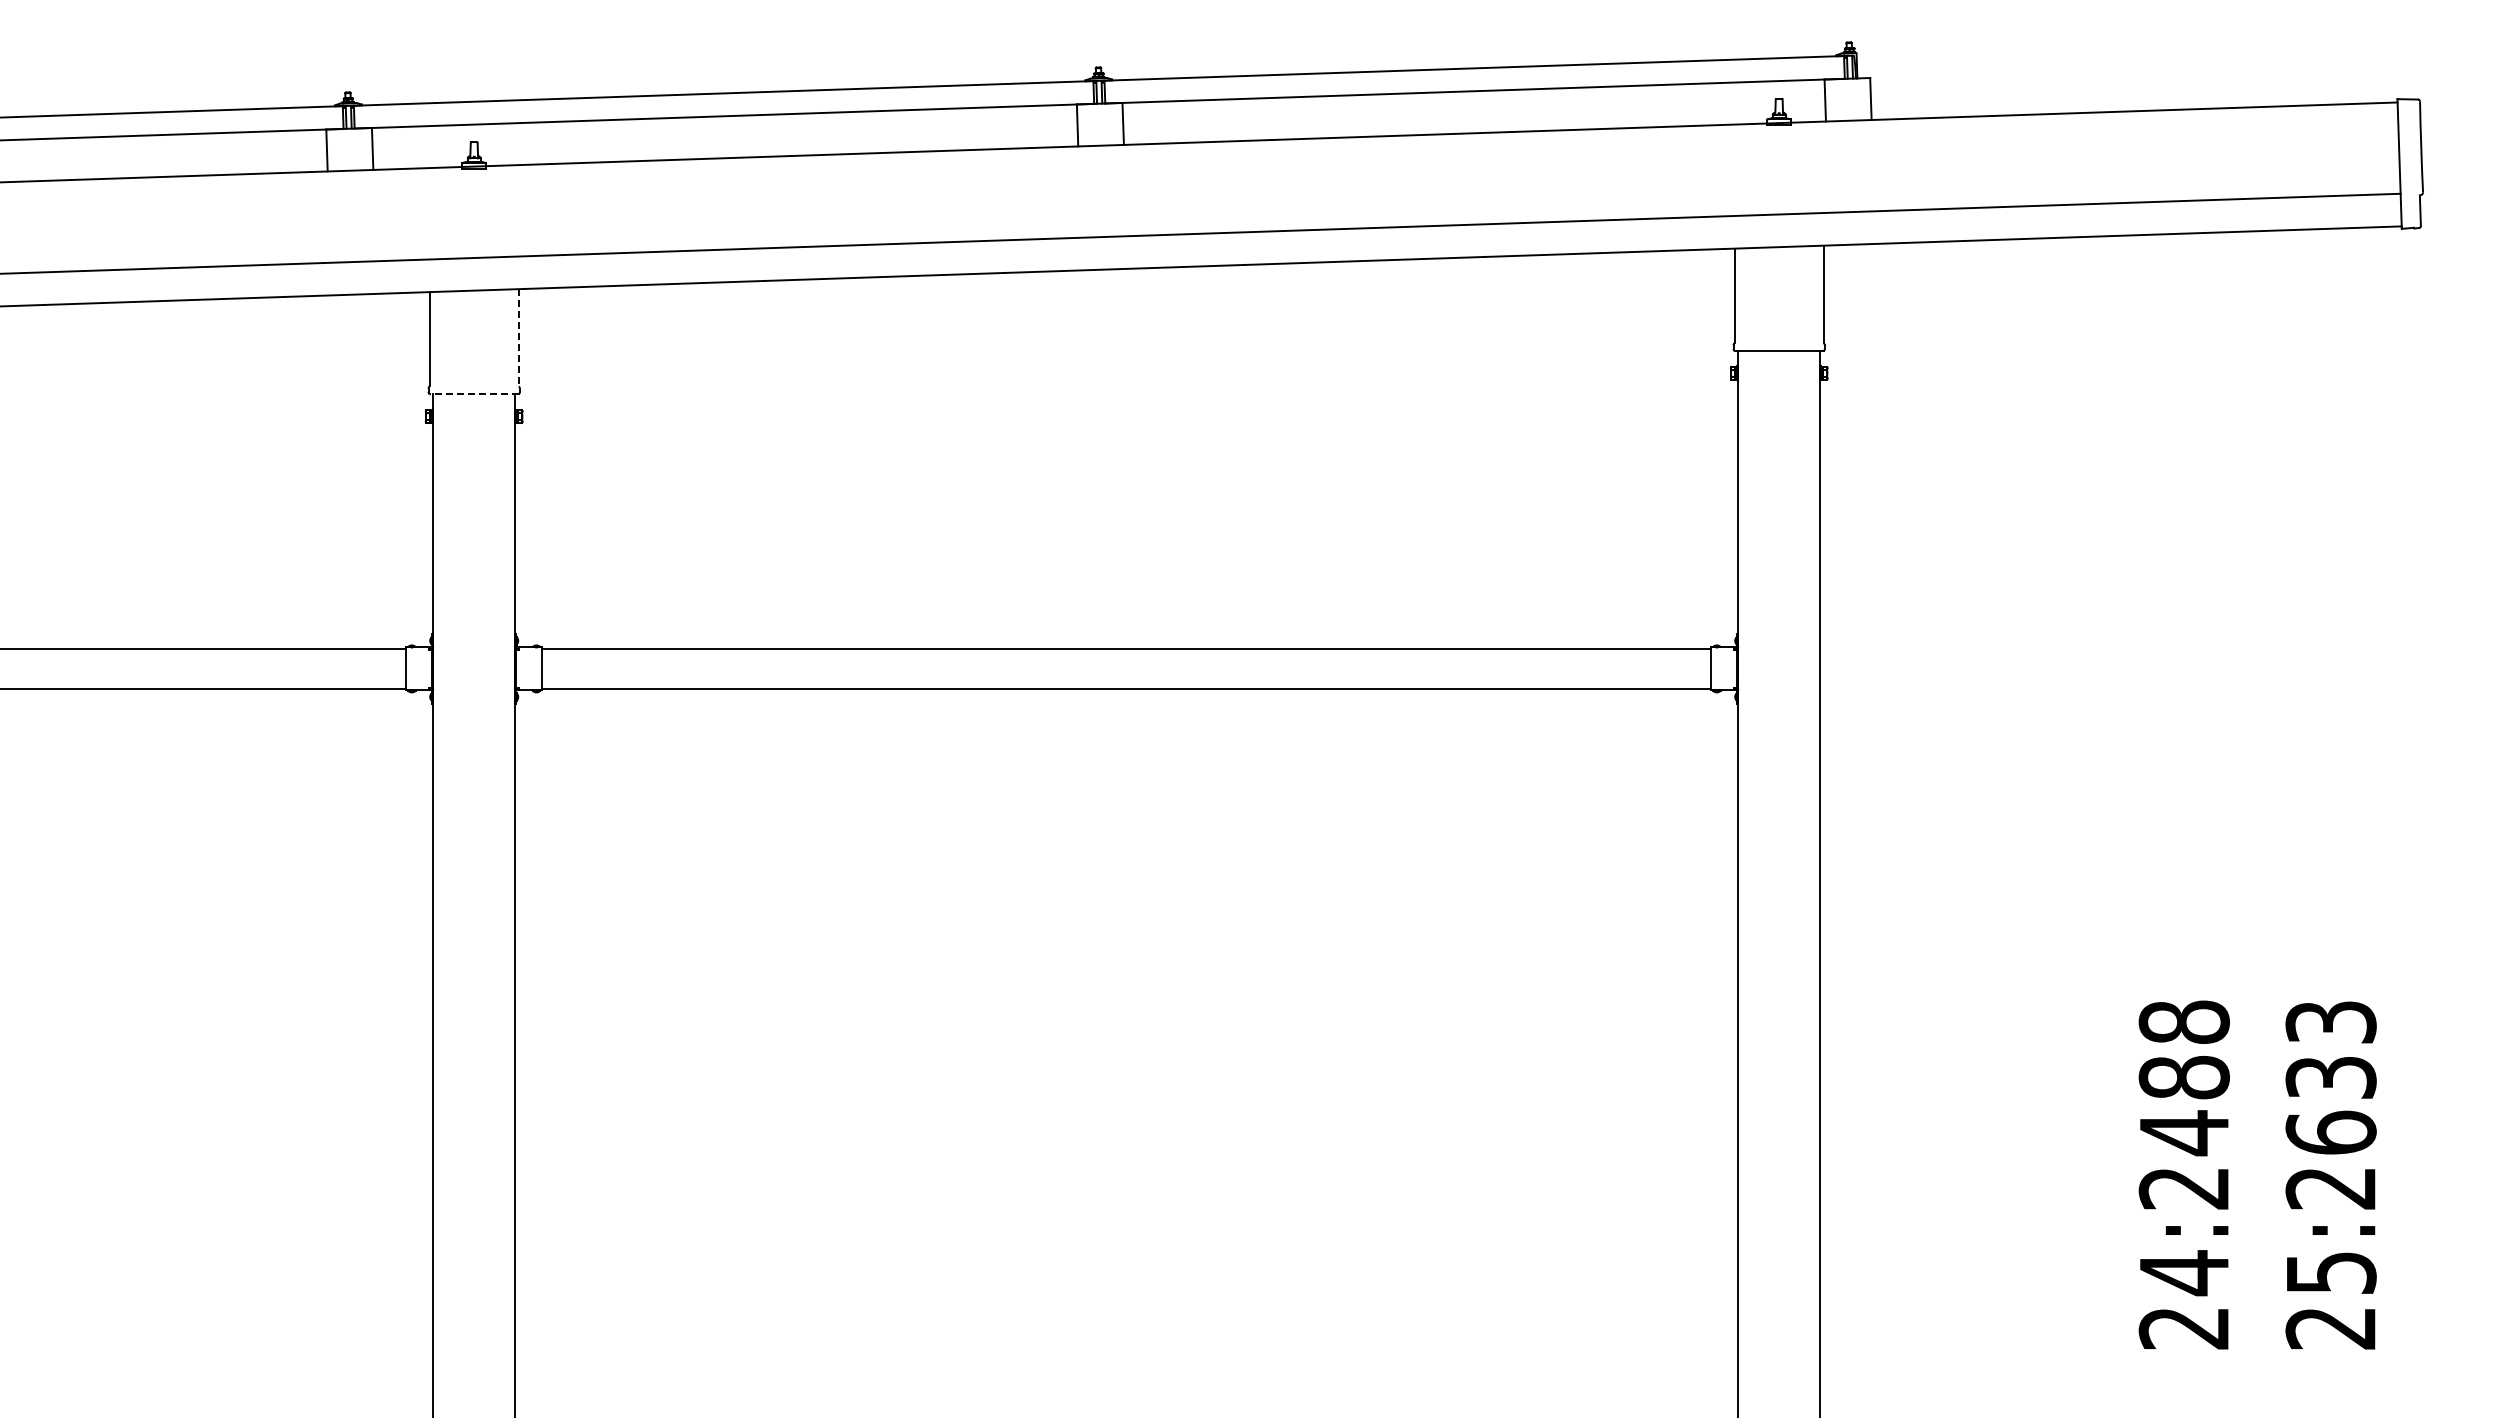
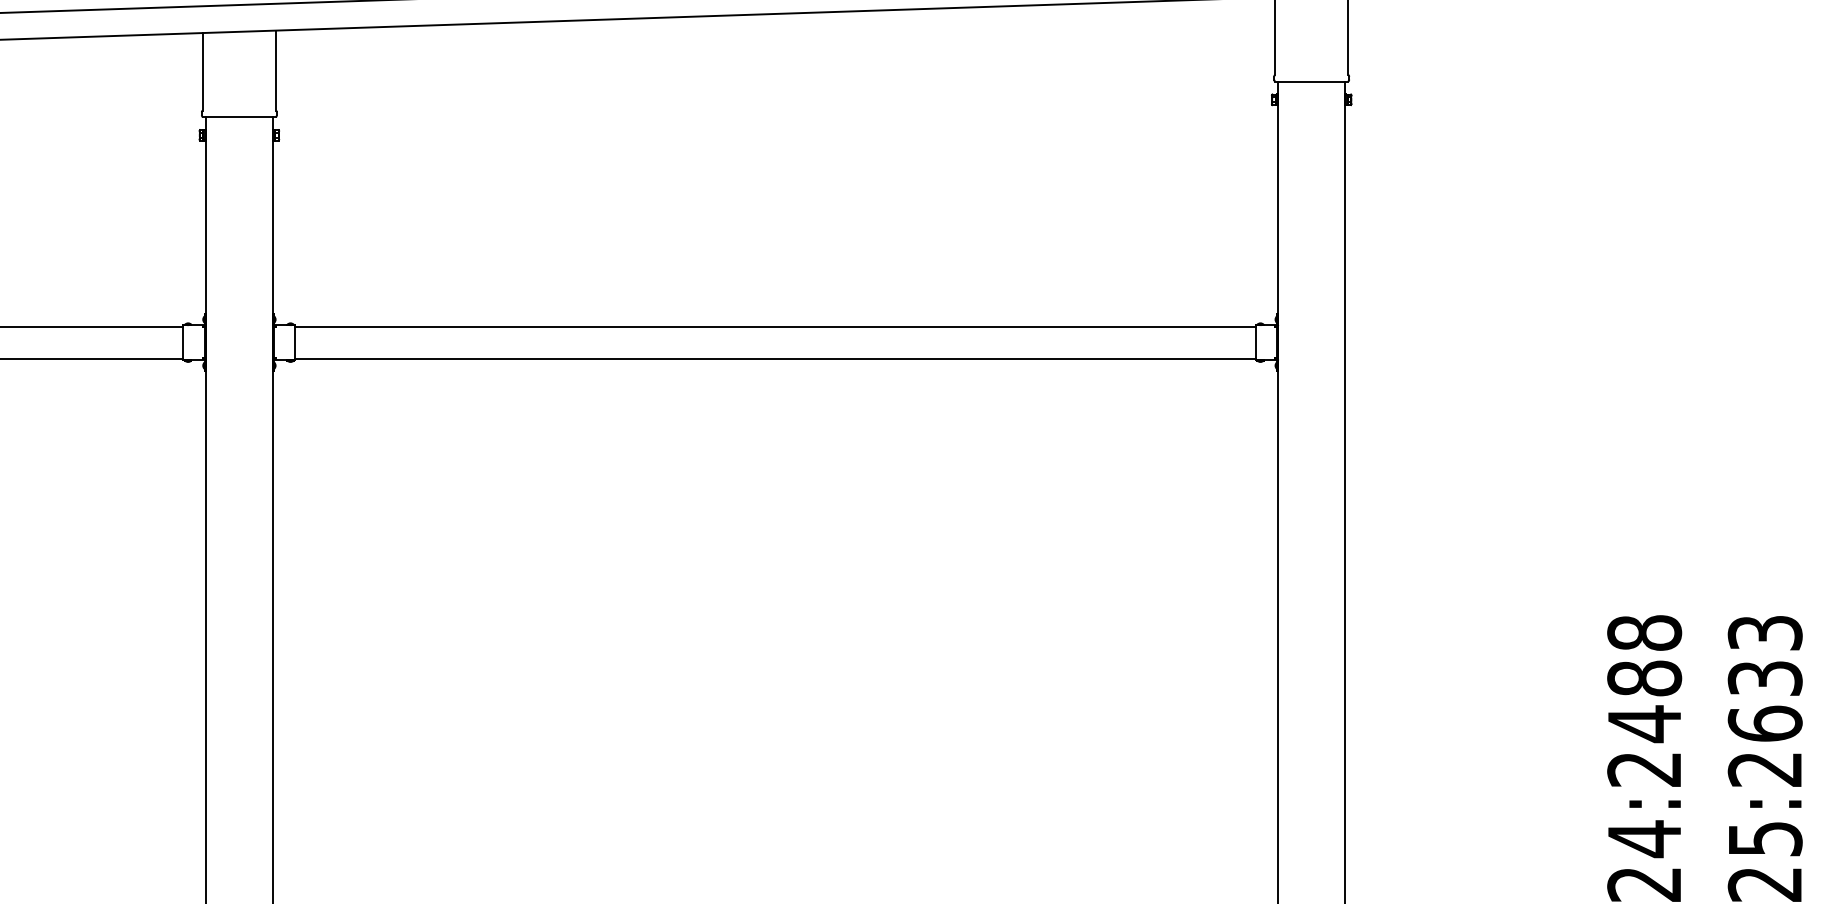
line: (518, 337) -> (275, 70), dashed -> solid
line: (473, 394) -> (238, 117), dashed -> solid

